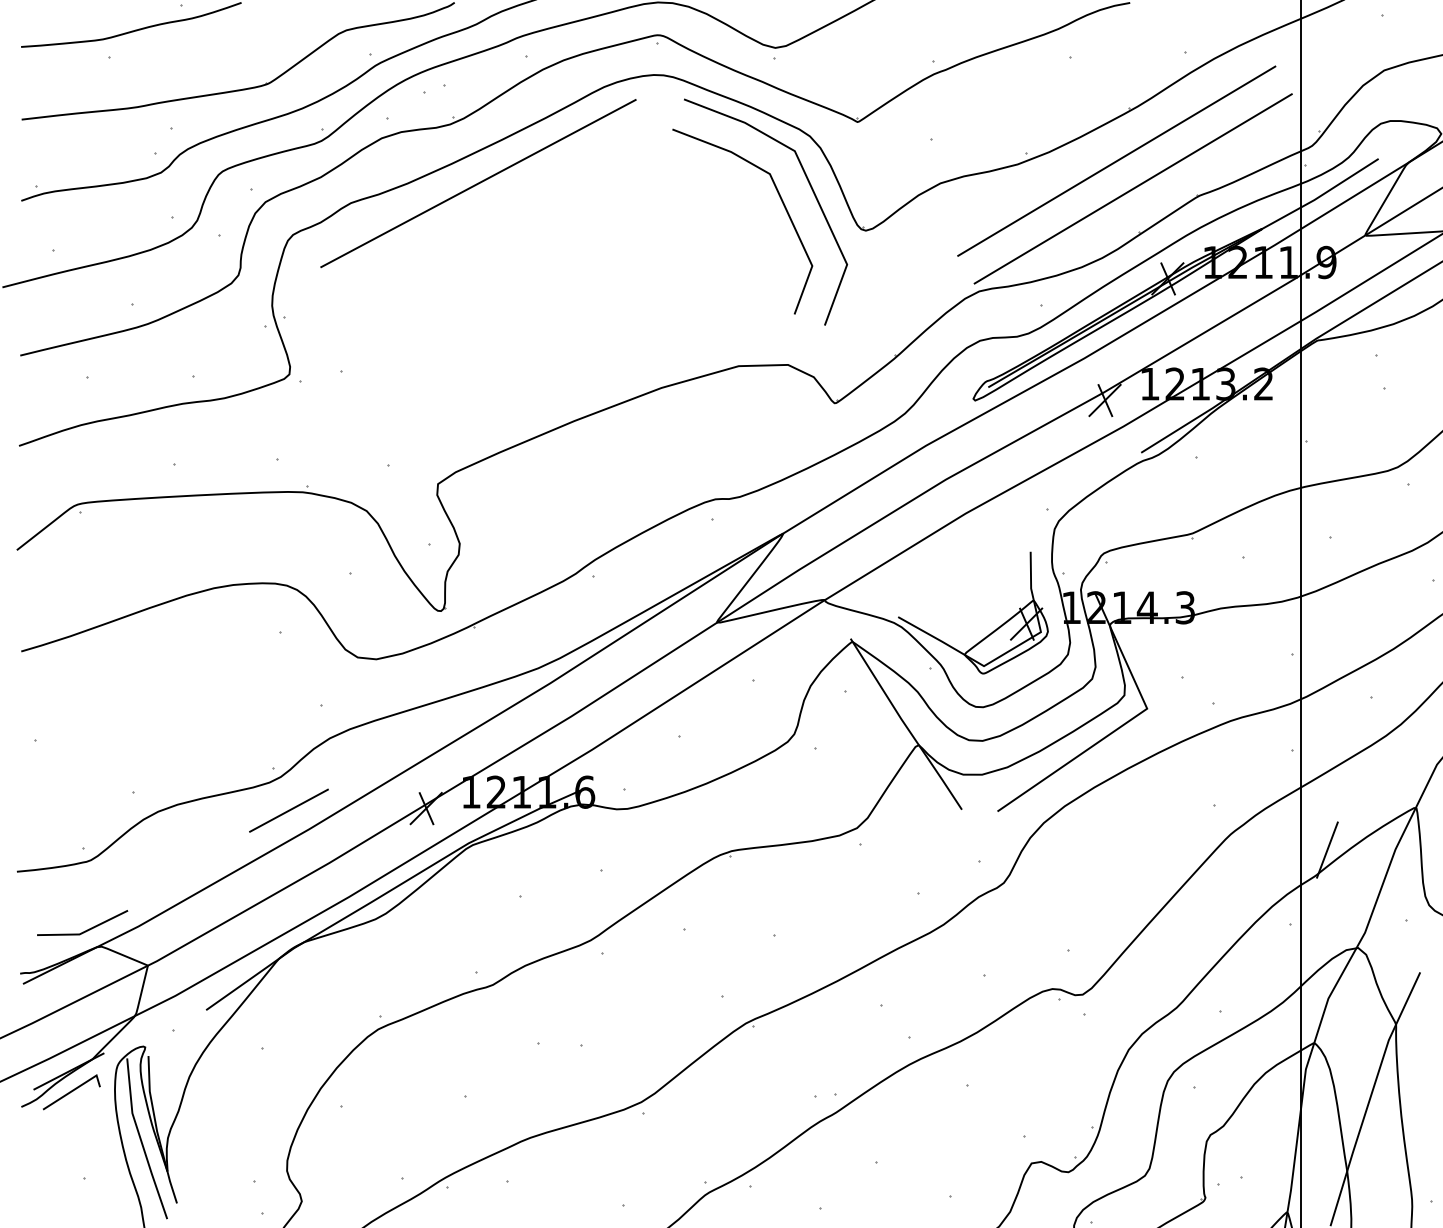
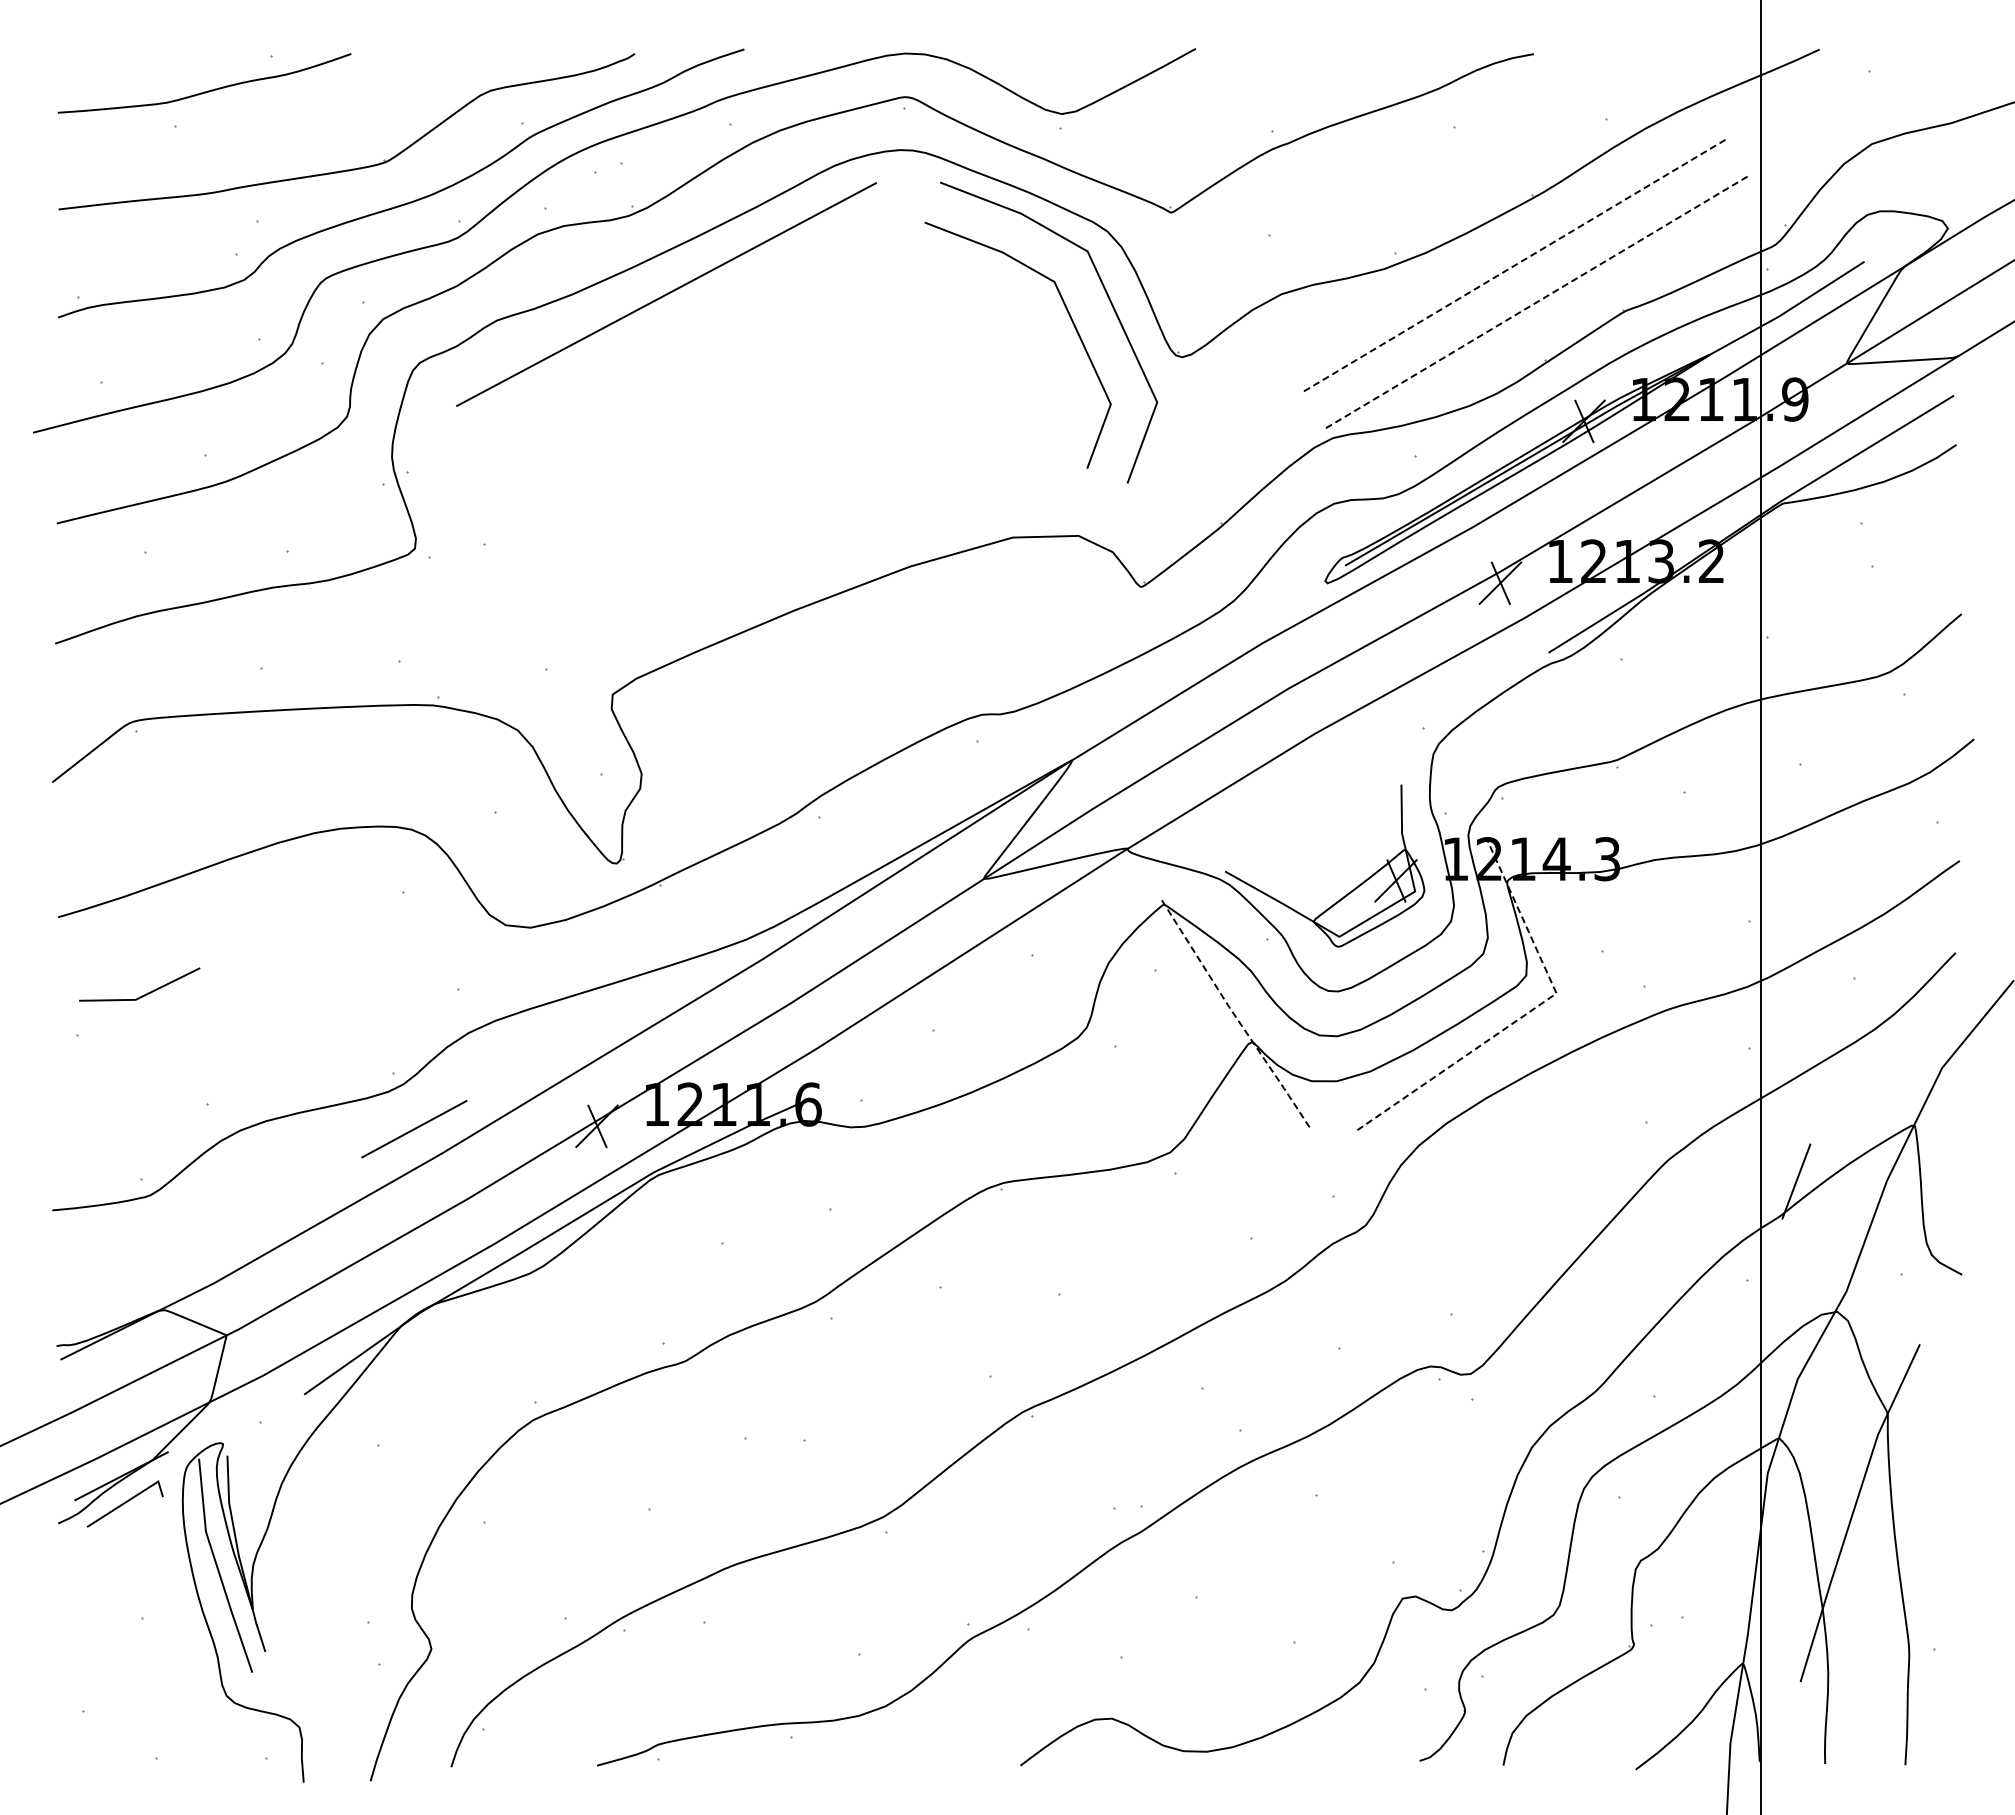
line: (1117, 160) -> (1516, 264), solid -> dashed
line: (1132, 188) -> (1537, 301), solid -> dashed
line: (1124, 723) -> (1526, 1013), solid -> dashed
line: (905, 725) -> (1234, 1015), solid -> dashed
line: (86, 930) -> (144, 994), moved

